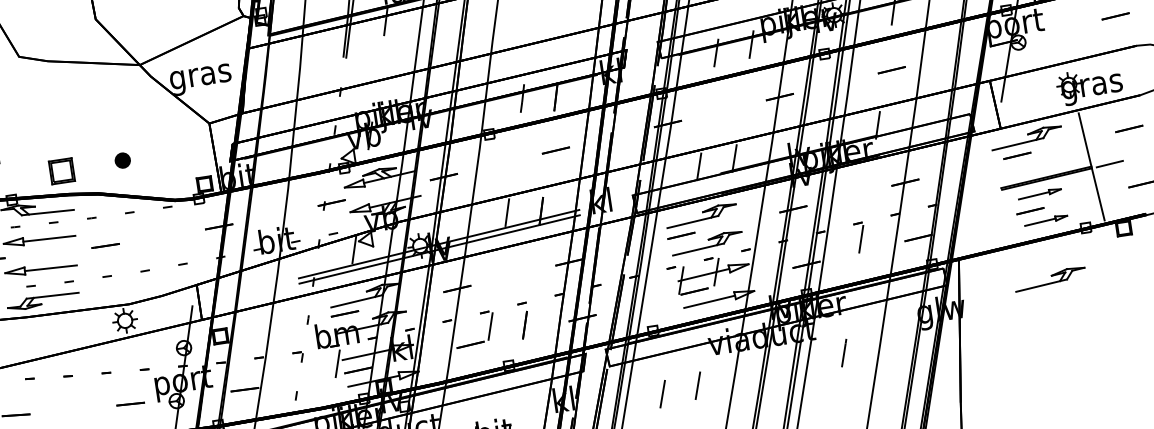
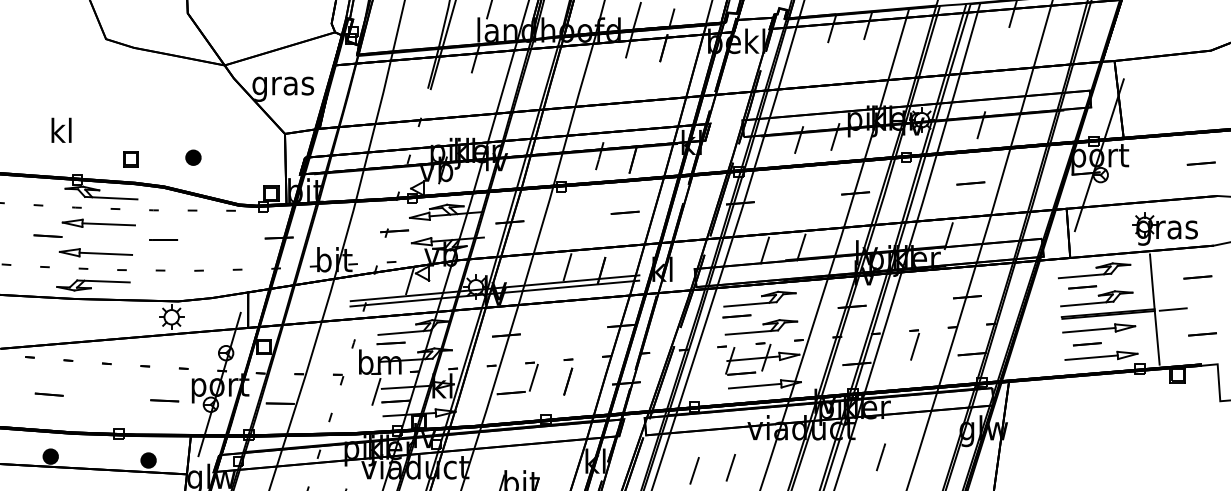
part: (61, 171) -> (130, 159), size x0.62
part: (1040, 193) -> (1099, 328), size x1.67
part: (1046, 220) -> (1101, 355), size x1.67
part: (1049, 278) -> (1096, 298), moved

